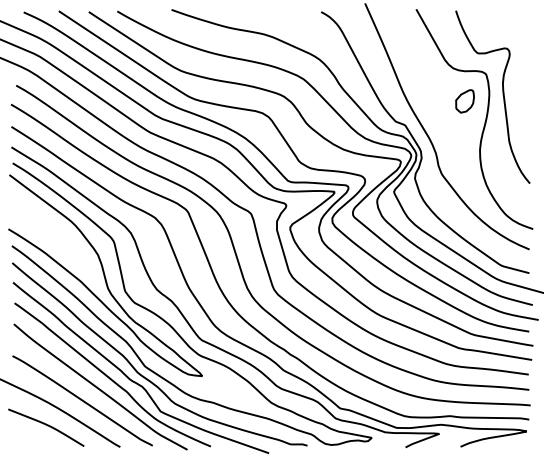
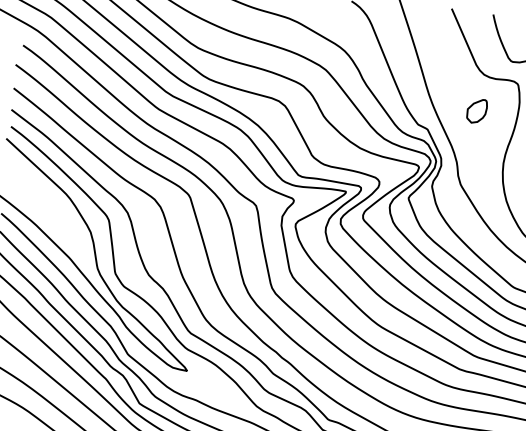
part: (464, 101) -> (476, 111), moved

